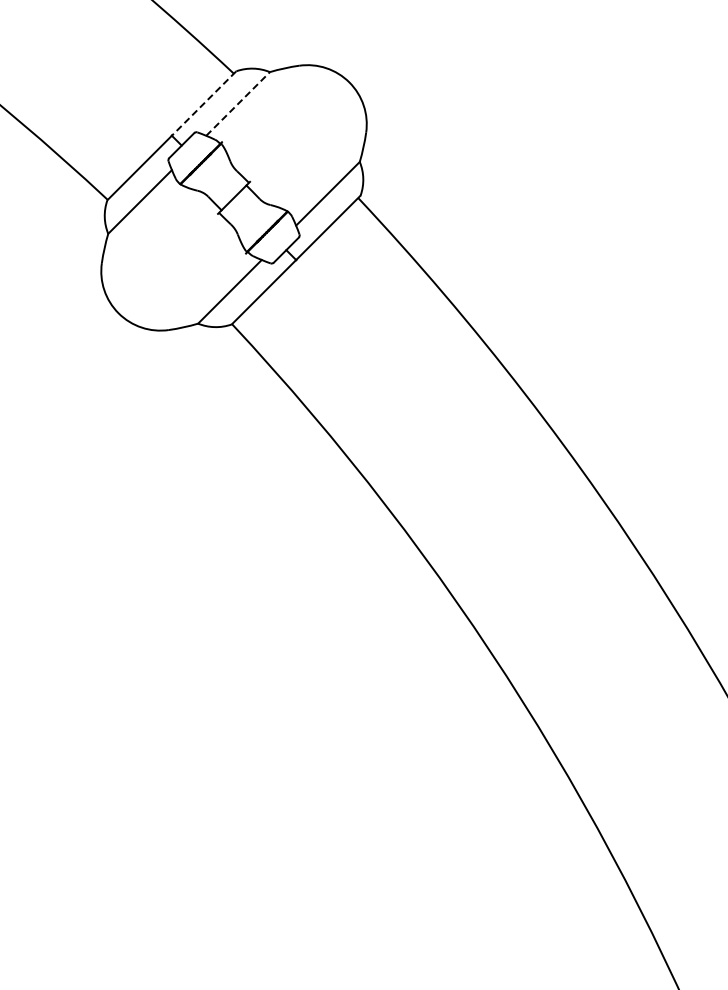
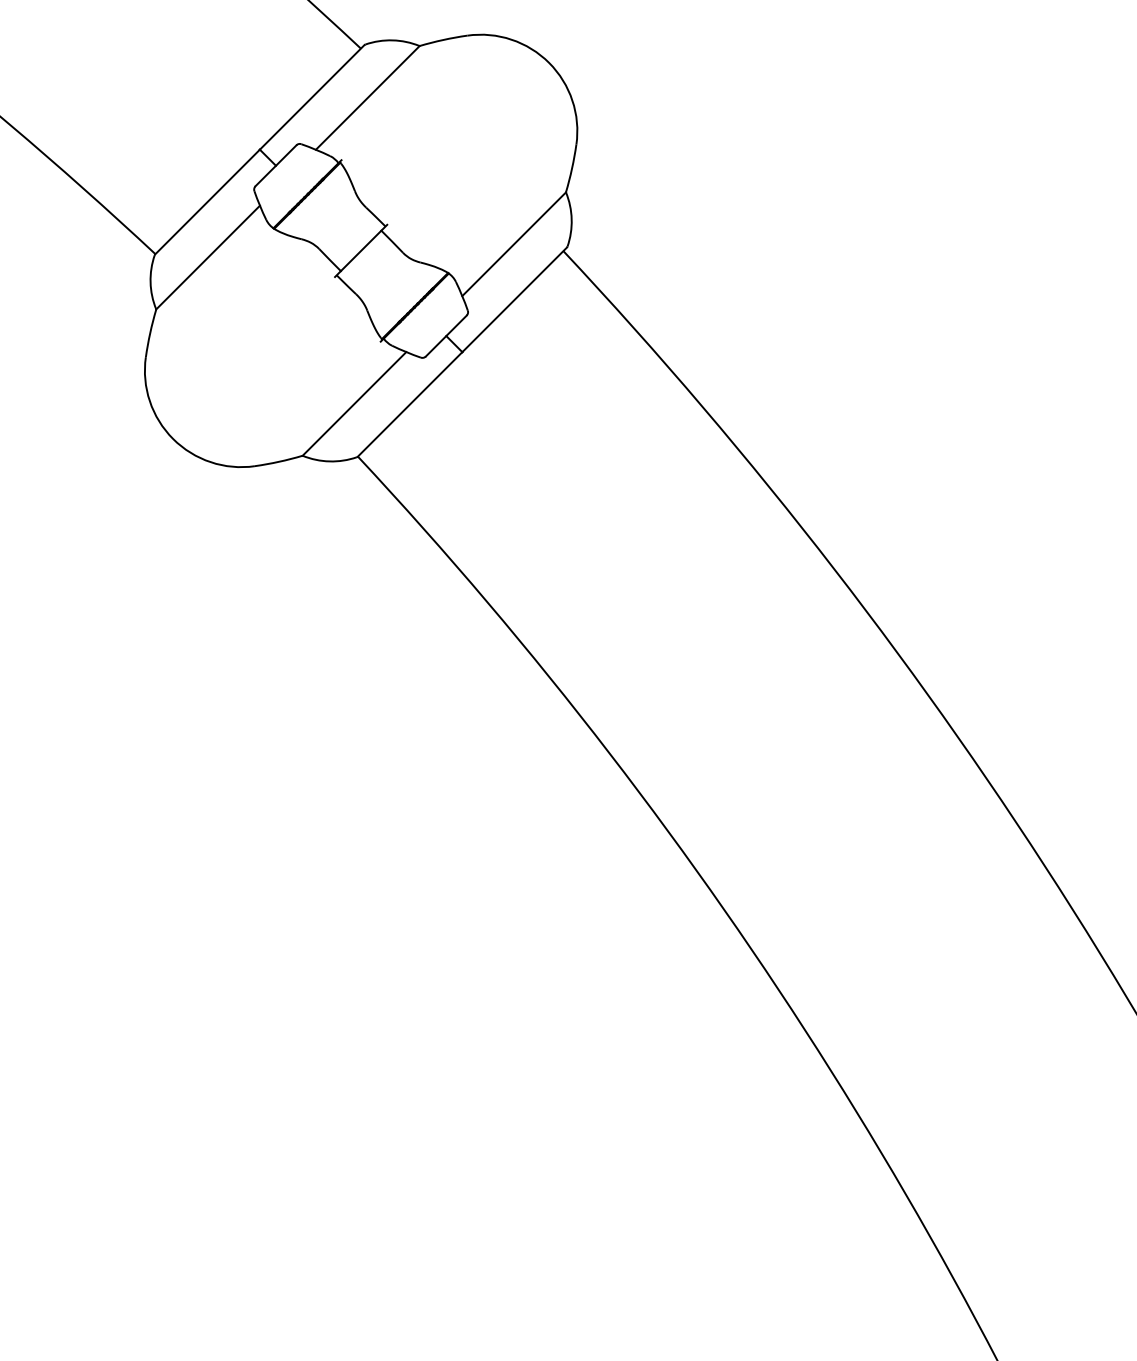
line: (238, 103) -> (368, 97), dashed -> solid
line: (203, 104) -> (311, 98), dashed -> solid

